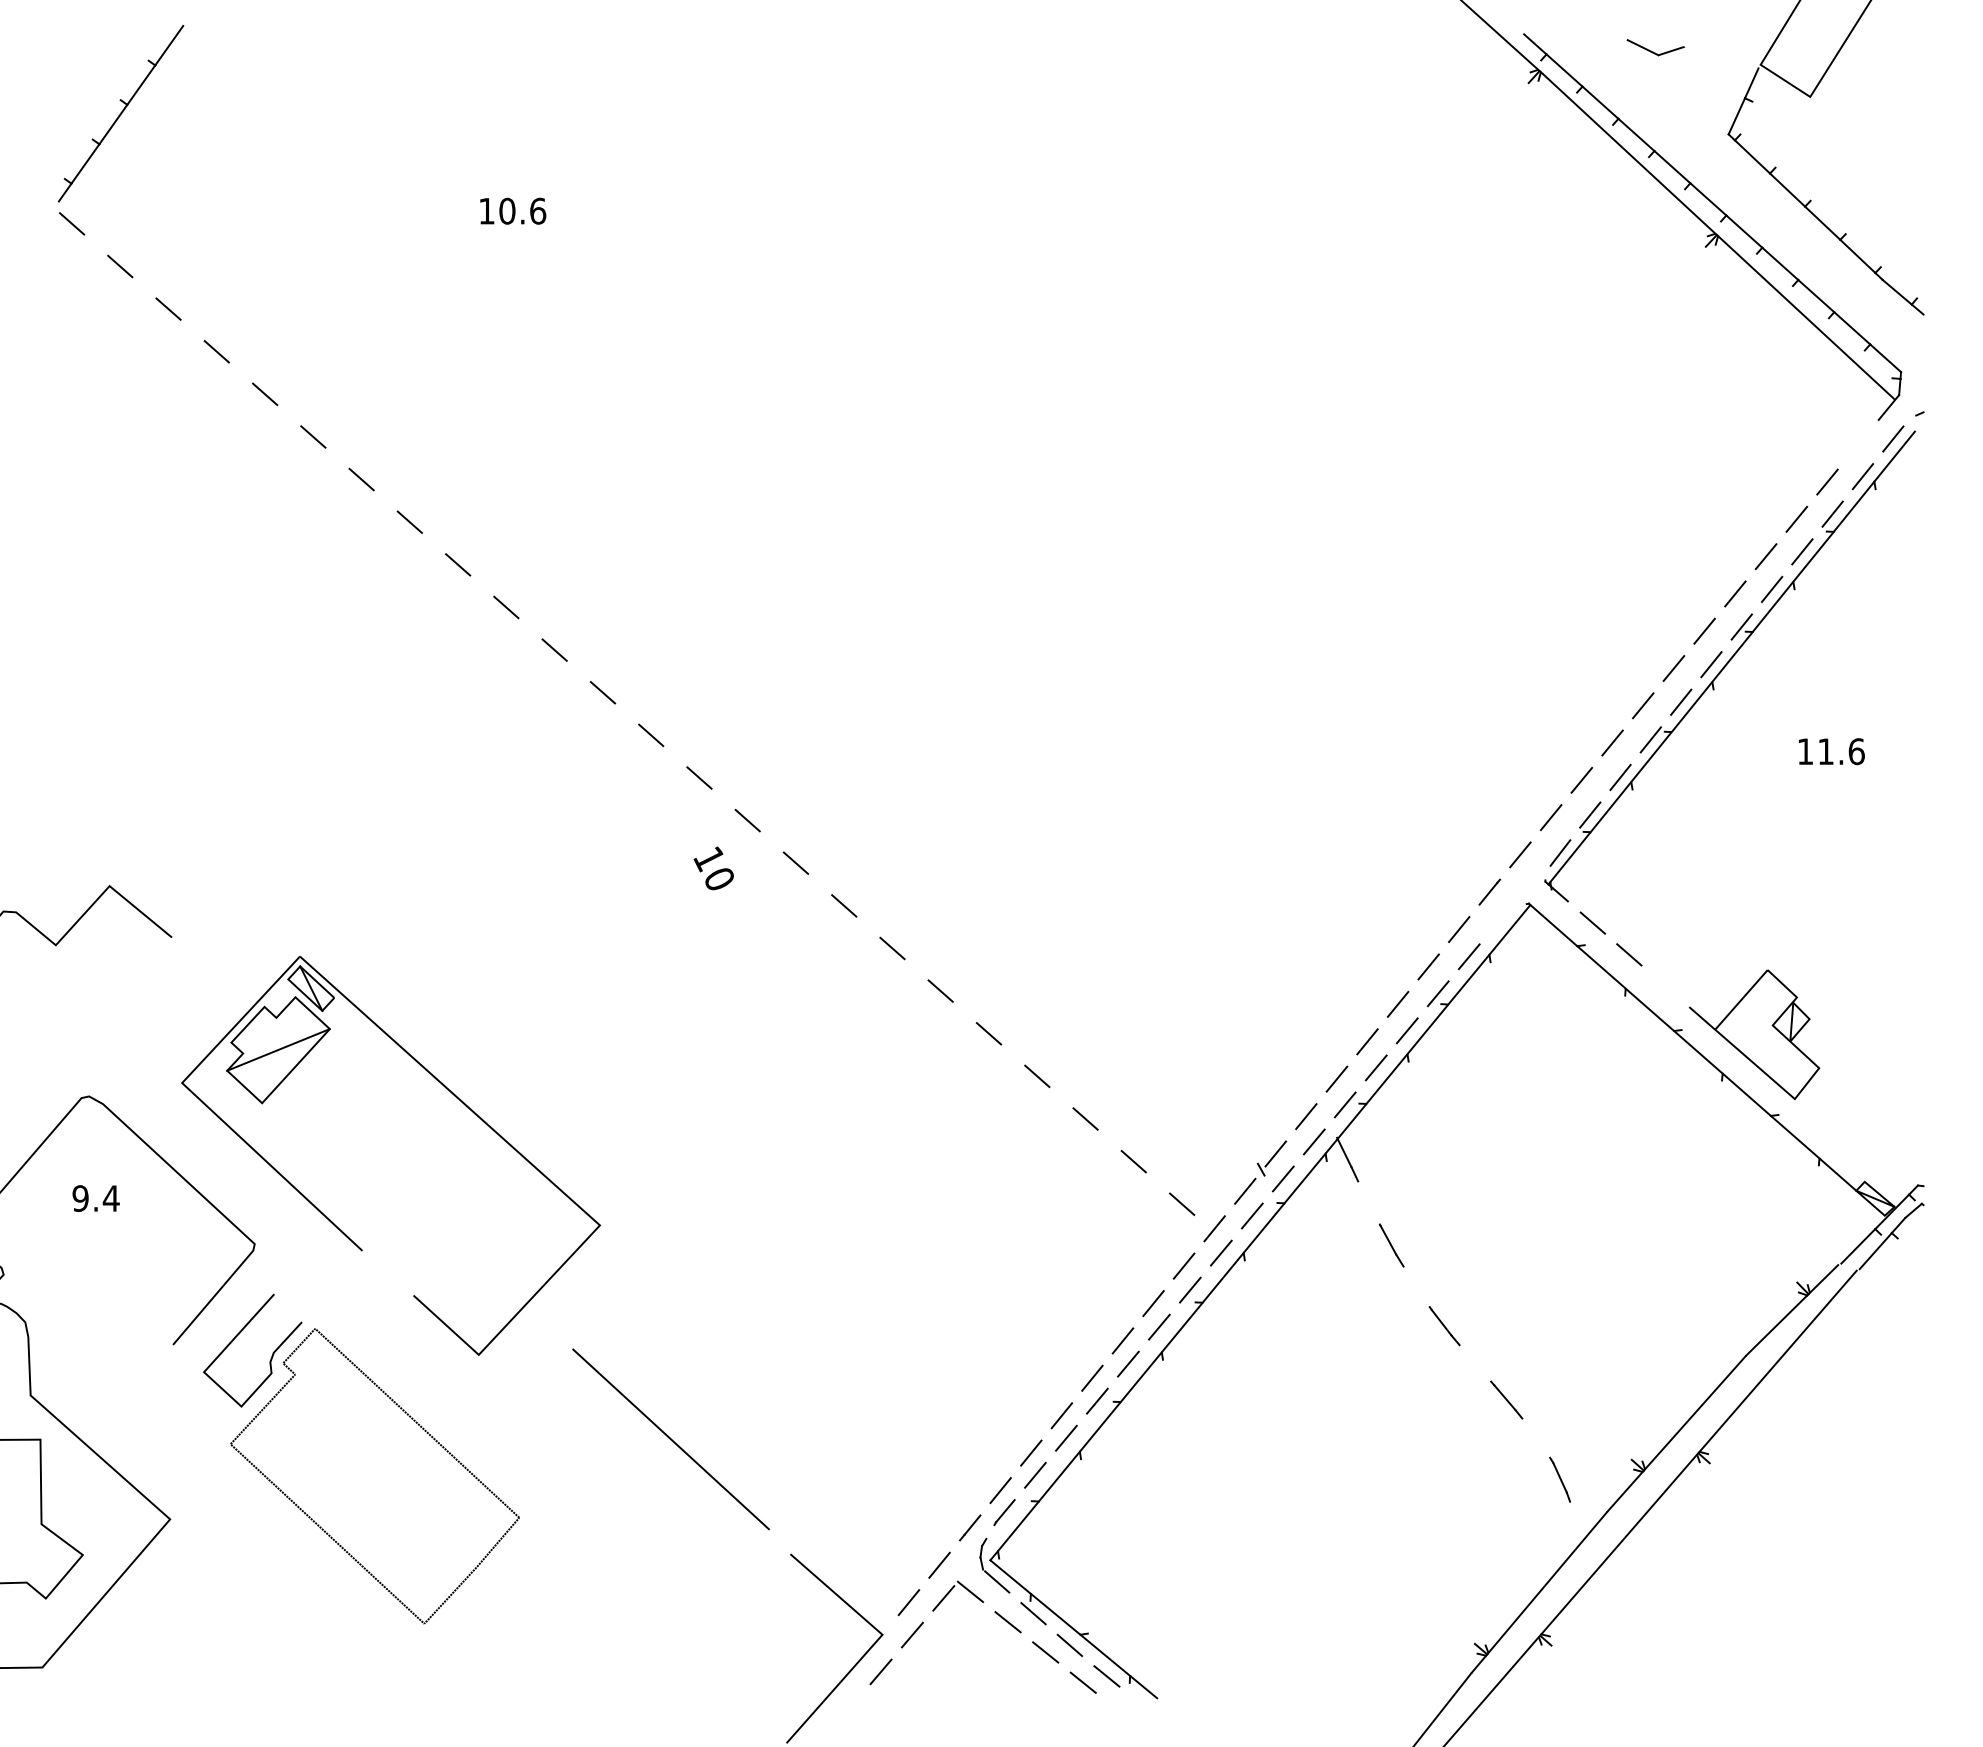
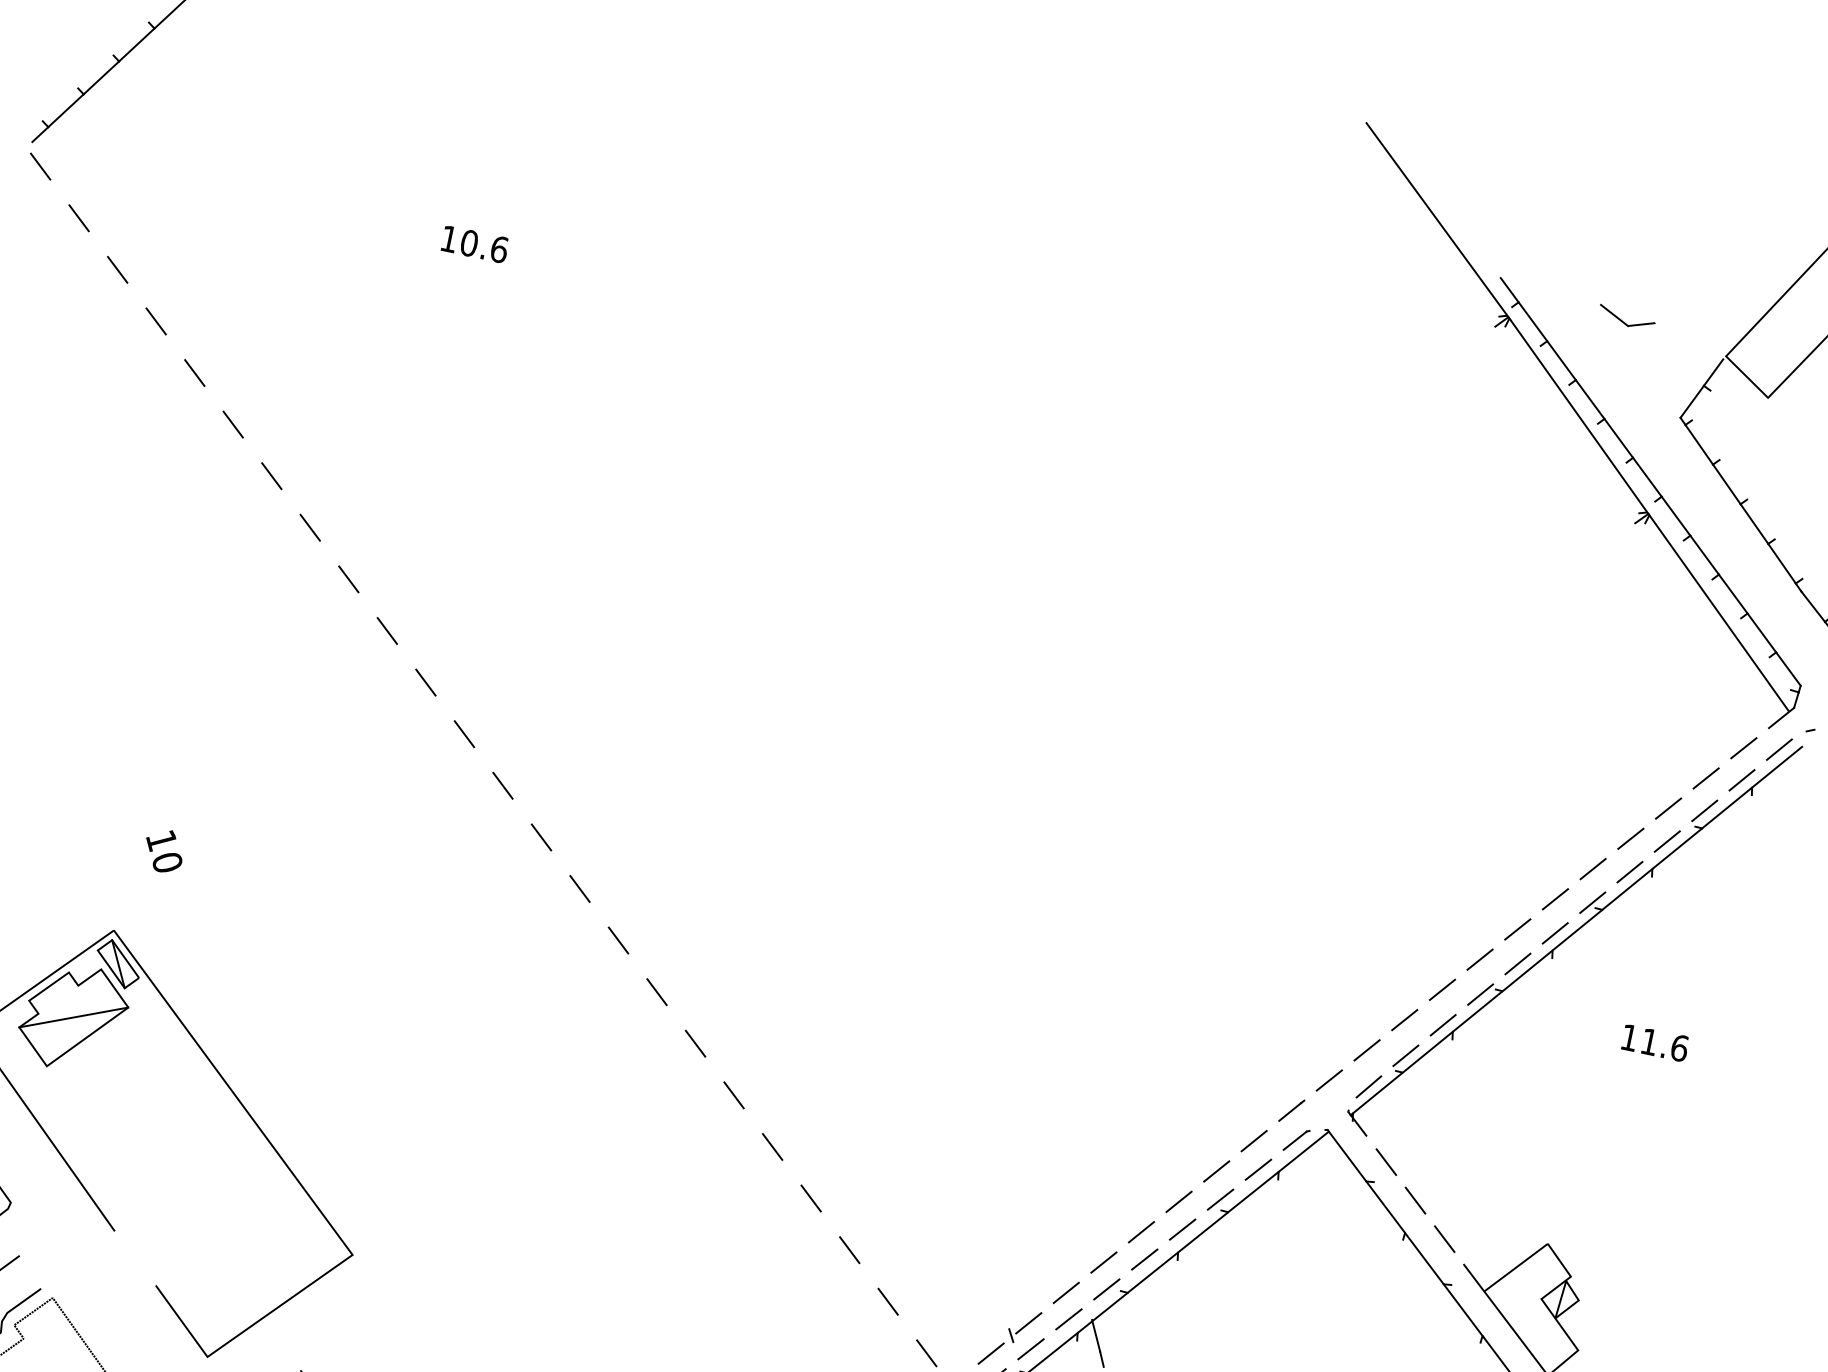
line: (1857, 444) -> (1743, 747), added
text: (713, 868) -> (163, 850), moved
part: (1500, 919) -> (1296, 1139), added
line: (1665, 986) -> (1444, 1239), added

